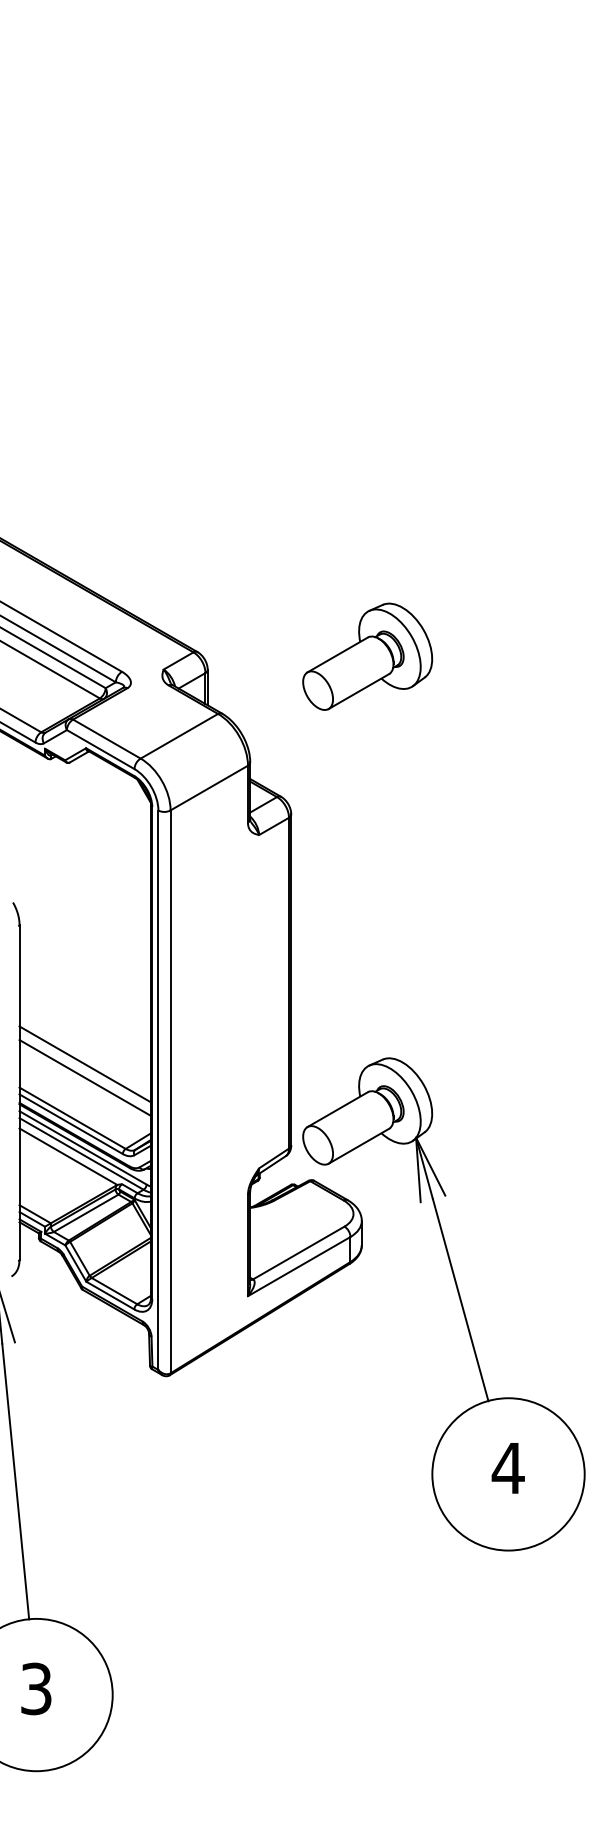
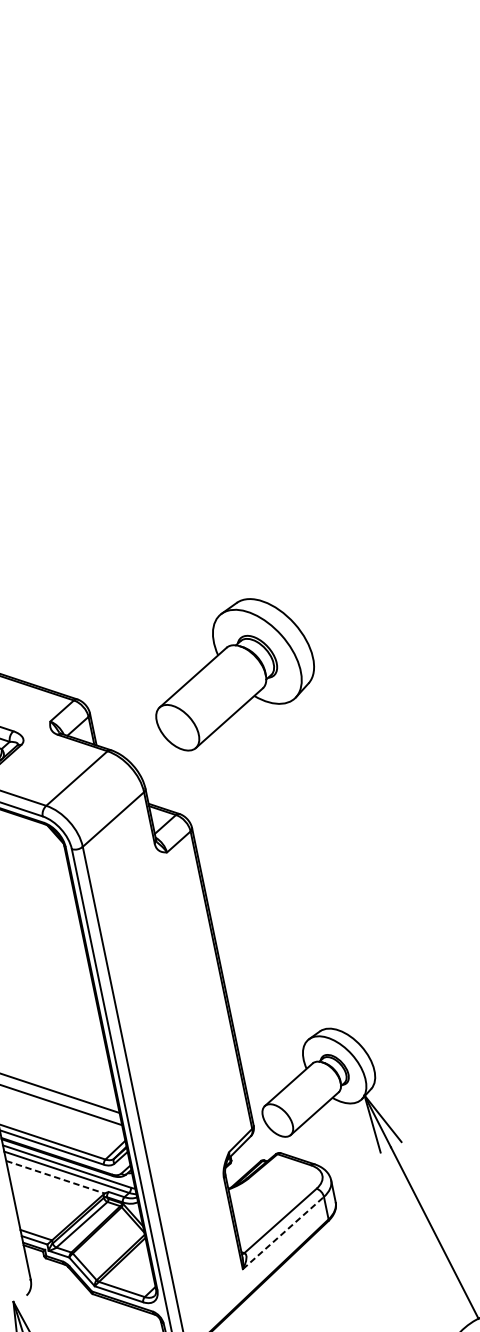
part: (367, 656) -> (231, 671), size x1.4
line: (68, 1156) -> (55, 1177), solid -> dashed
line: (299, 1266) -> (283, 1232), solid -> dashed

